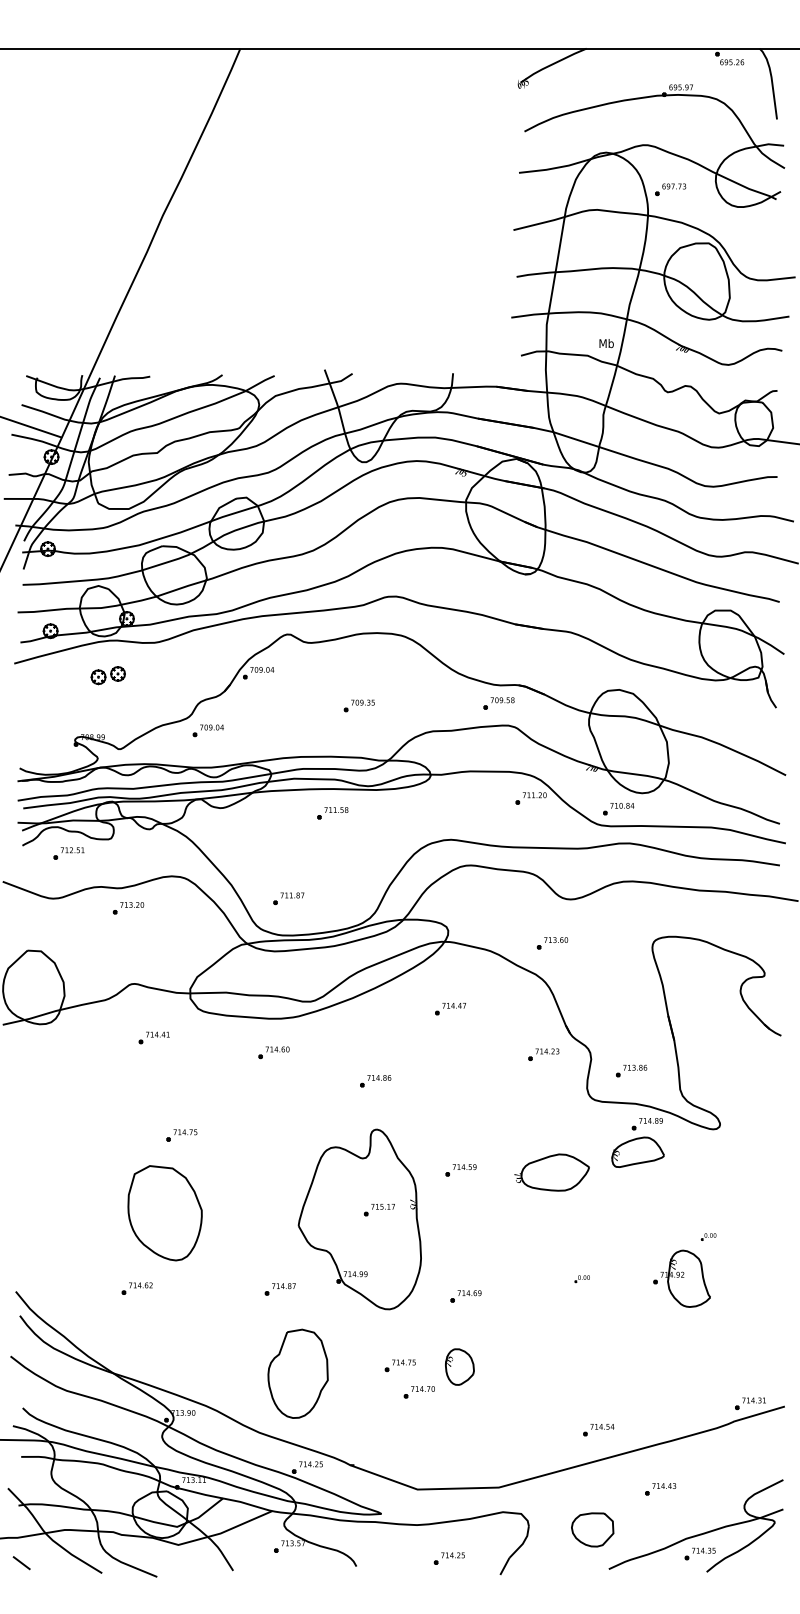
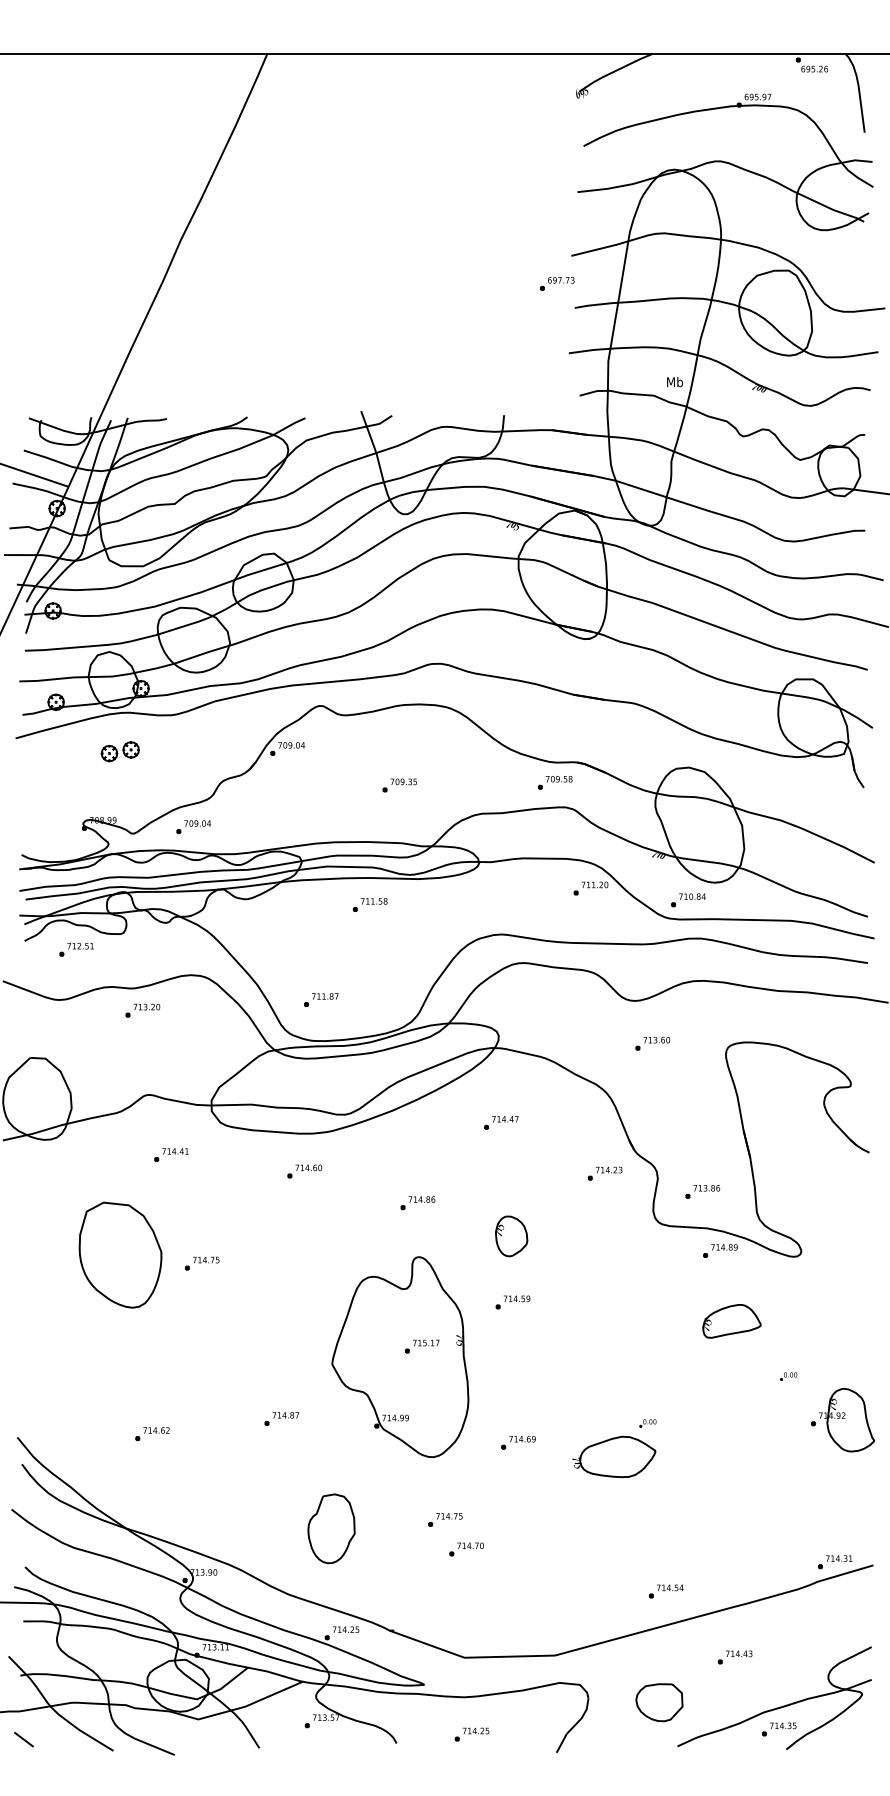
part: (670, 189) -> (557, 283), moved
part: (208, 731) -> (193, 827), moved
part: (552, 943) -> (652, 1043), moved
part: (637, 1152) -> (731, 1321), moved
part: (552, 1172) -> (614, 1456), moved
part: (165, 1212) -> (120, 1254), moved
part: (681, 1278) -> (842, 1419), moved
part: (280, 1288) -> (281, 1418), moved
part: (459, 1367) -> (511, 1236), moved
part: (298, 1373) -> (331, 1528), size x0.7
part: (448, 1558) -> (471, 1734), moved

